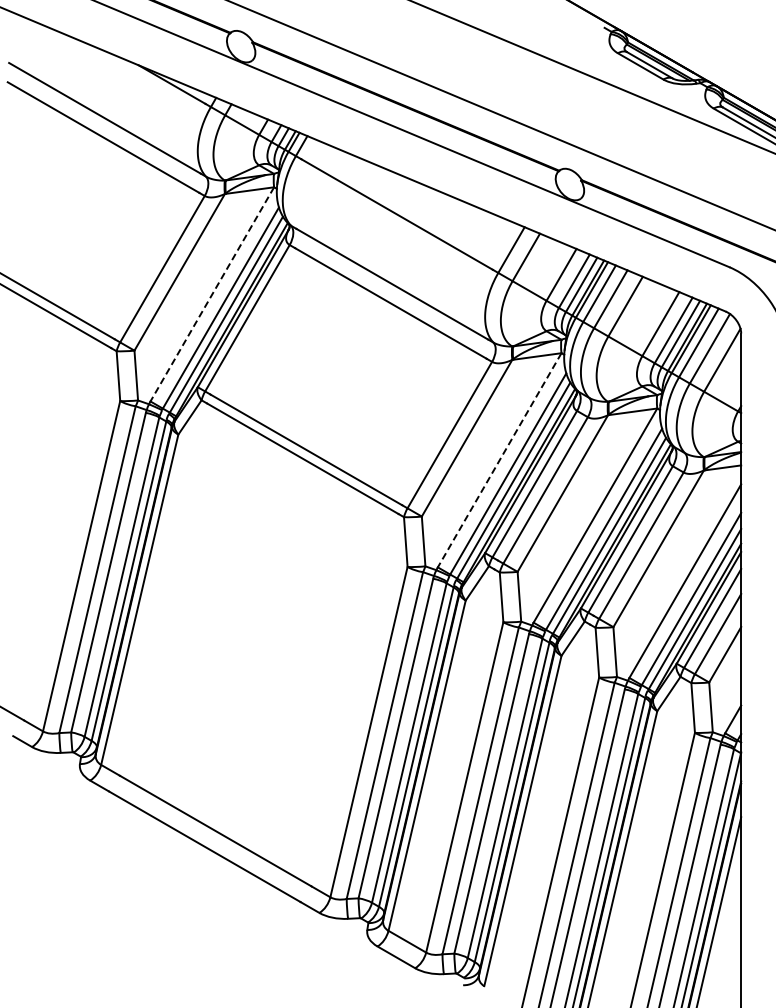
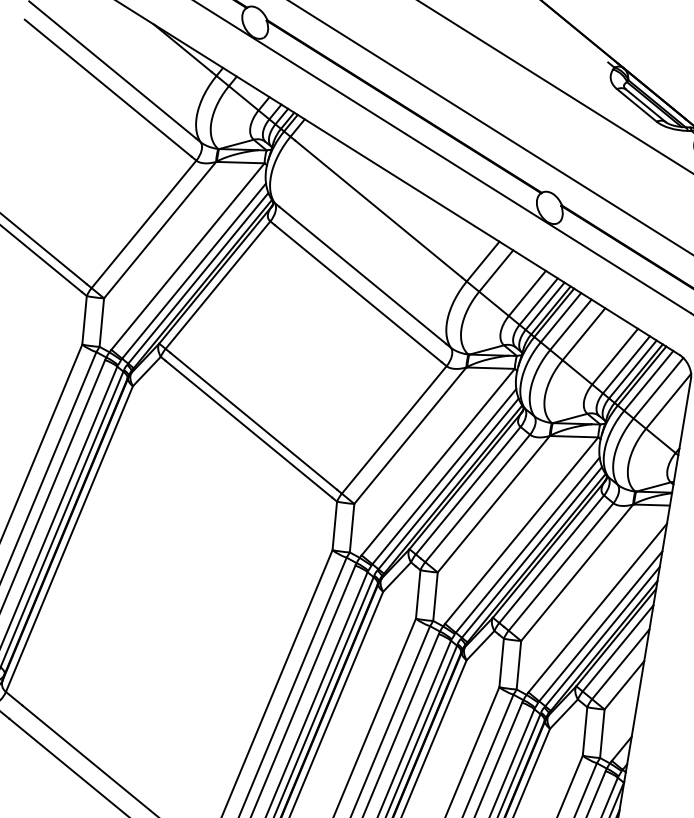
line: (212, 294) -> (188, 256), dashed -> solid
line: (499, 460) -> (438, 462), dashed -> solid

